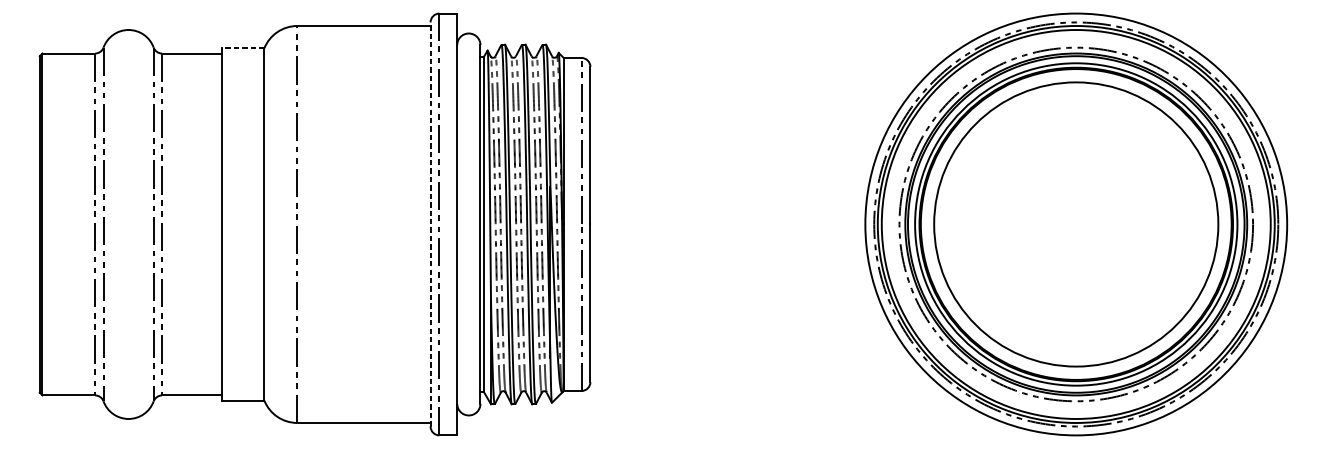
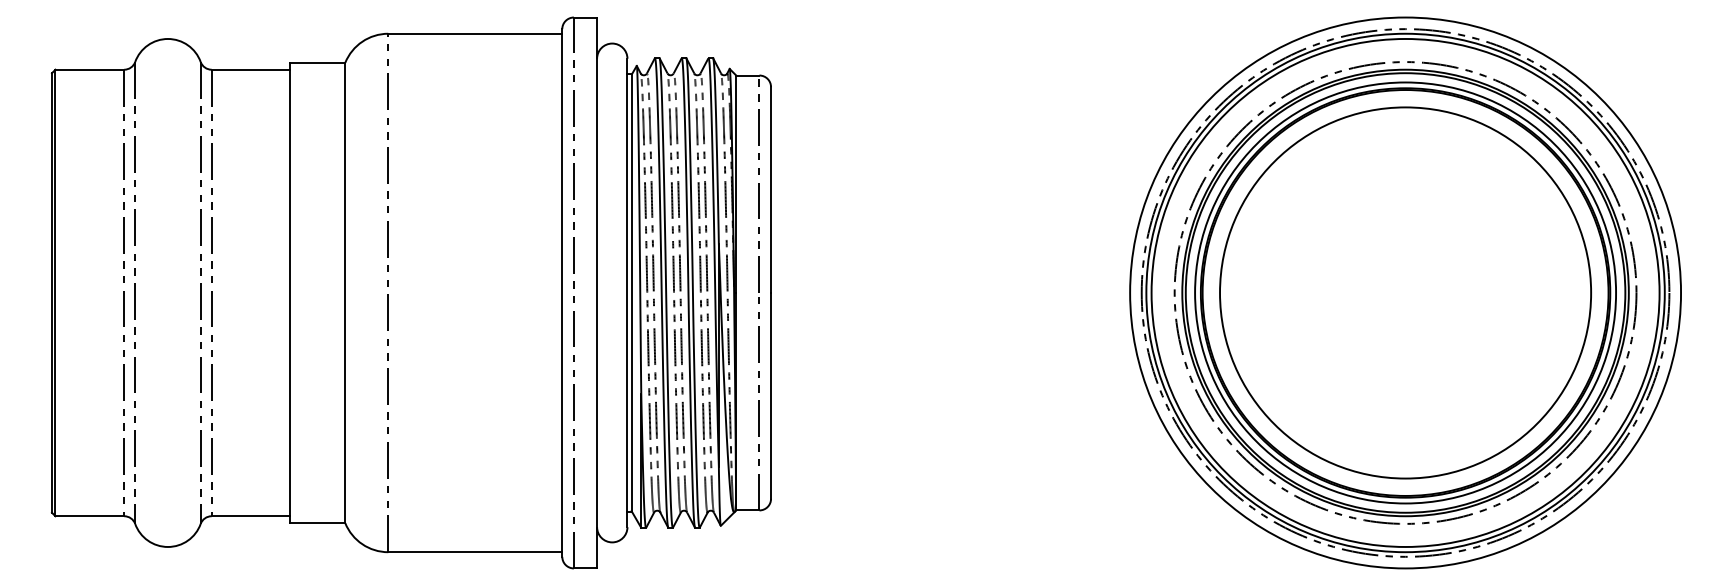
line: (243, 48) -> (317, 62), dashed -> solid
line: (430, 224) -> (562, 292), dashed -> solid

